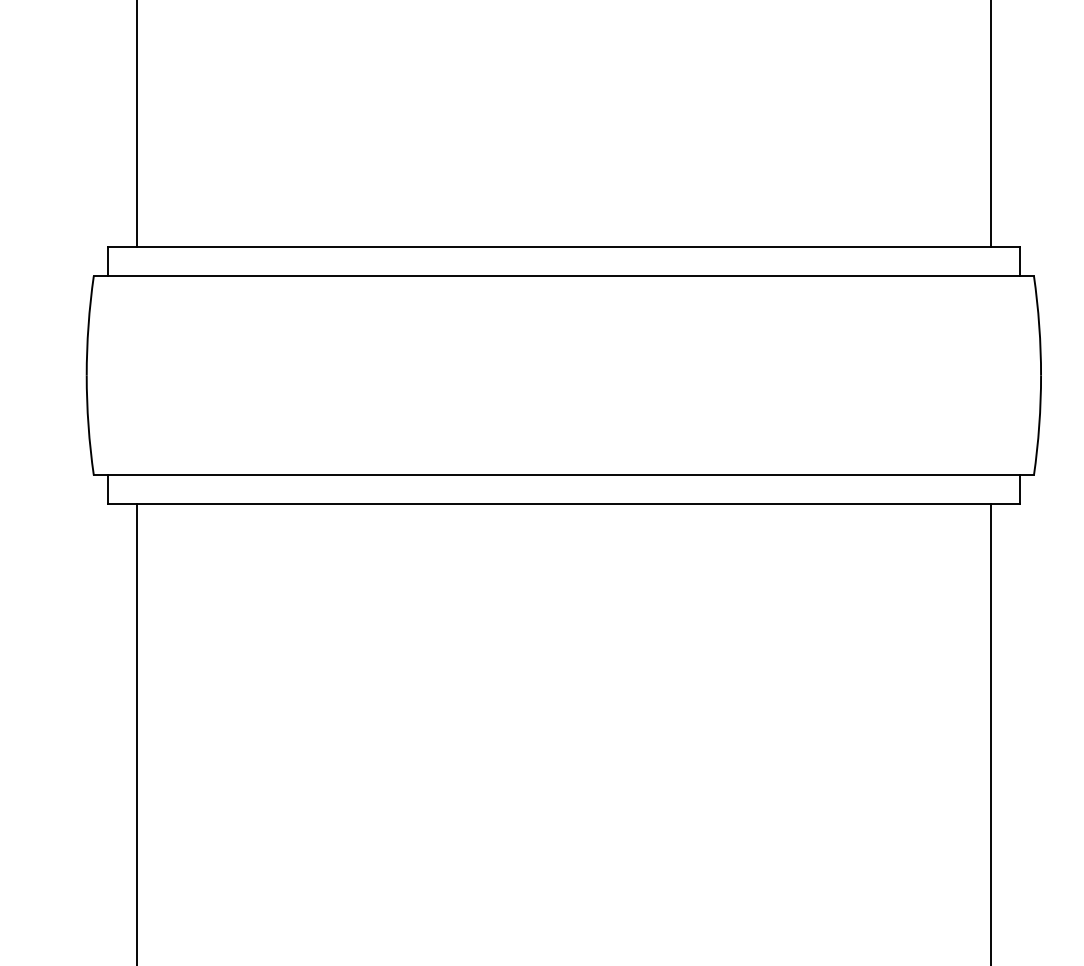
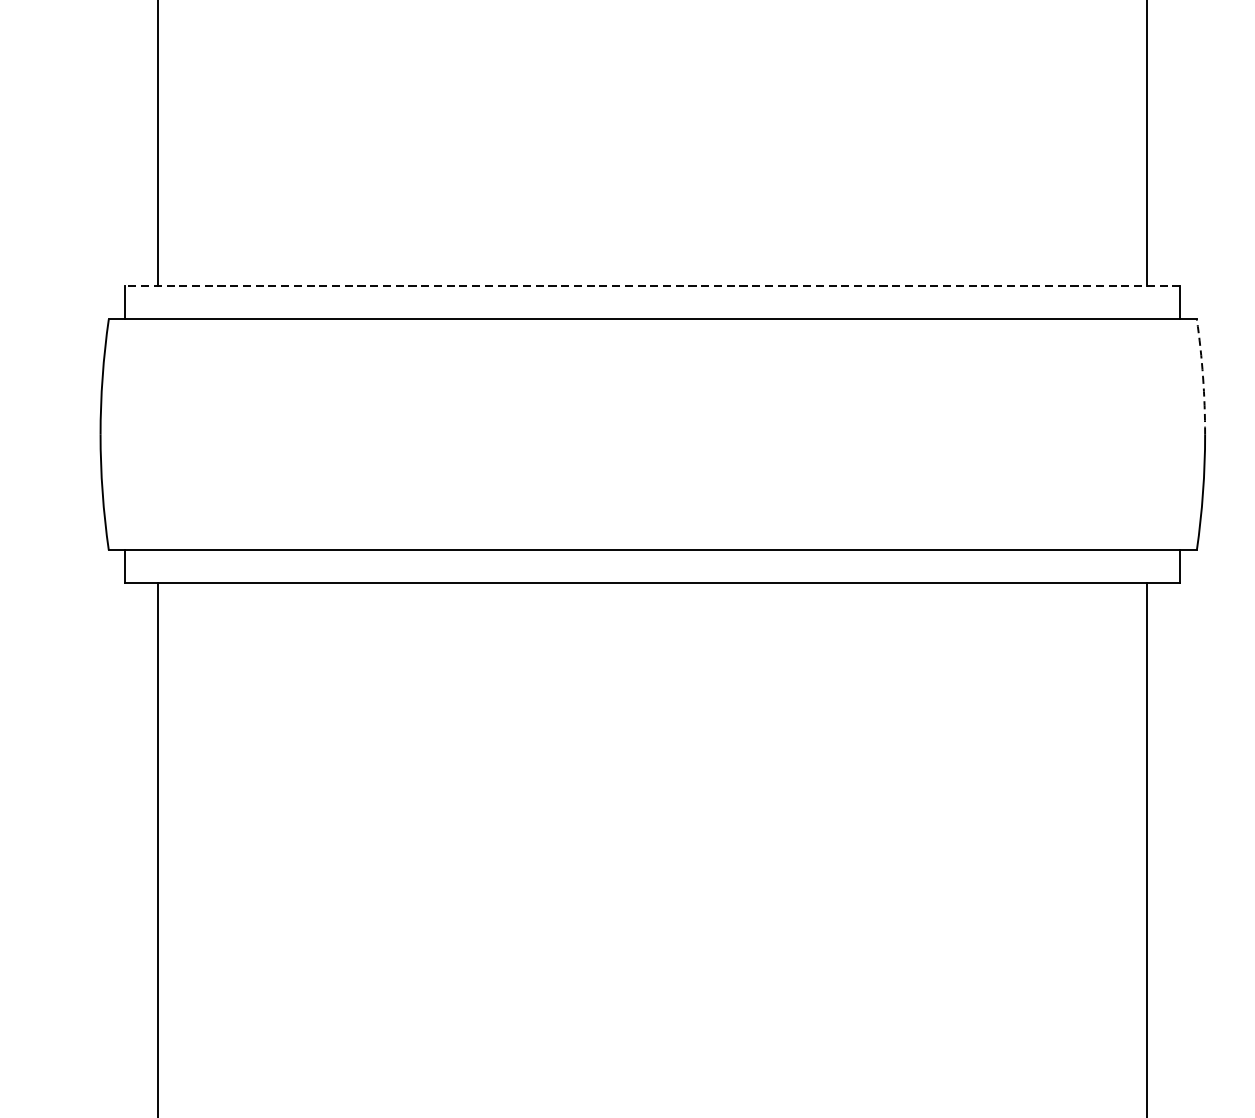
line: (563, 247) -> (652, 286), solid -> dashed
arc: (1039, 325) -> (1203, 376), solid -> dashed

